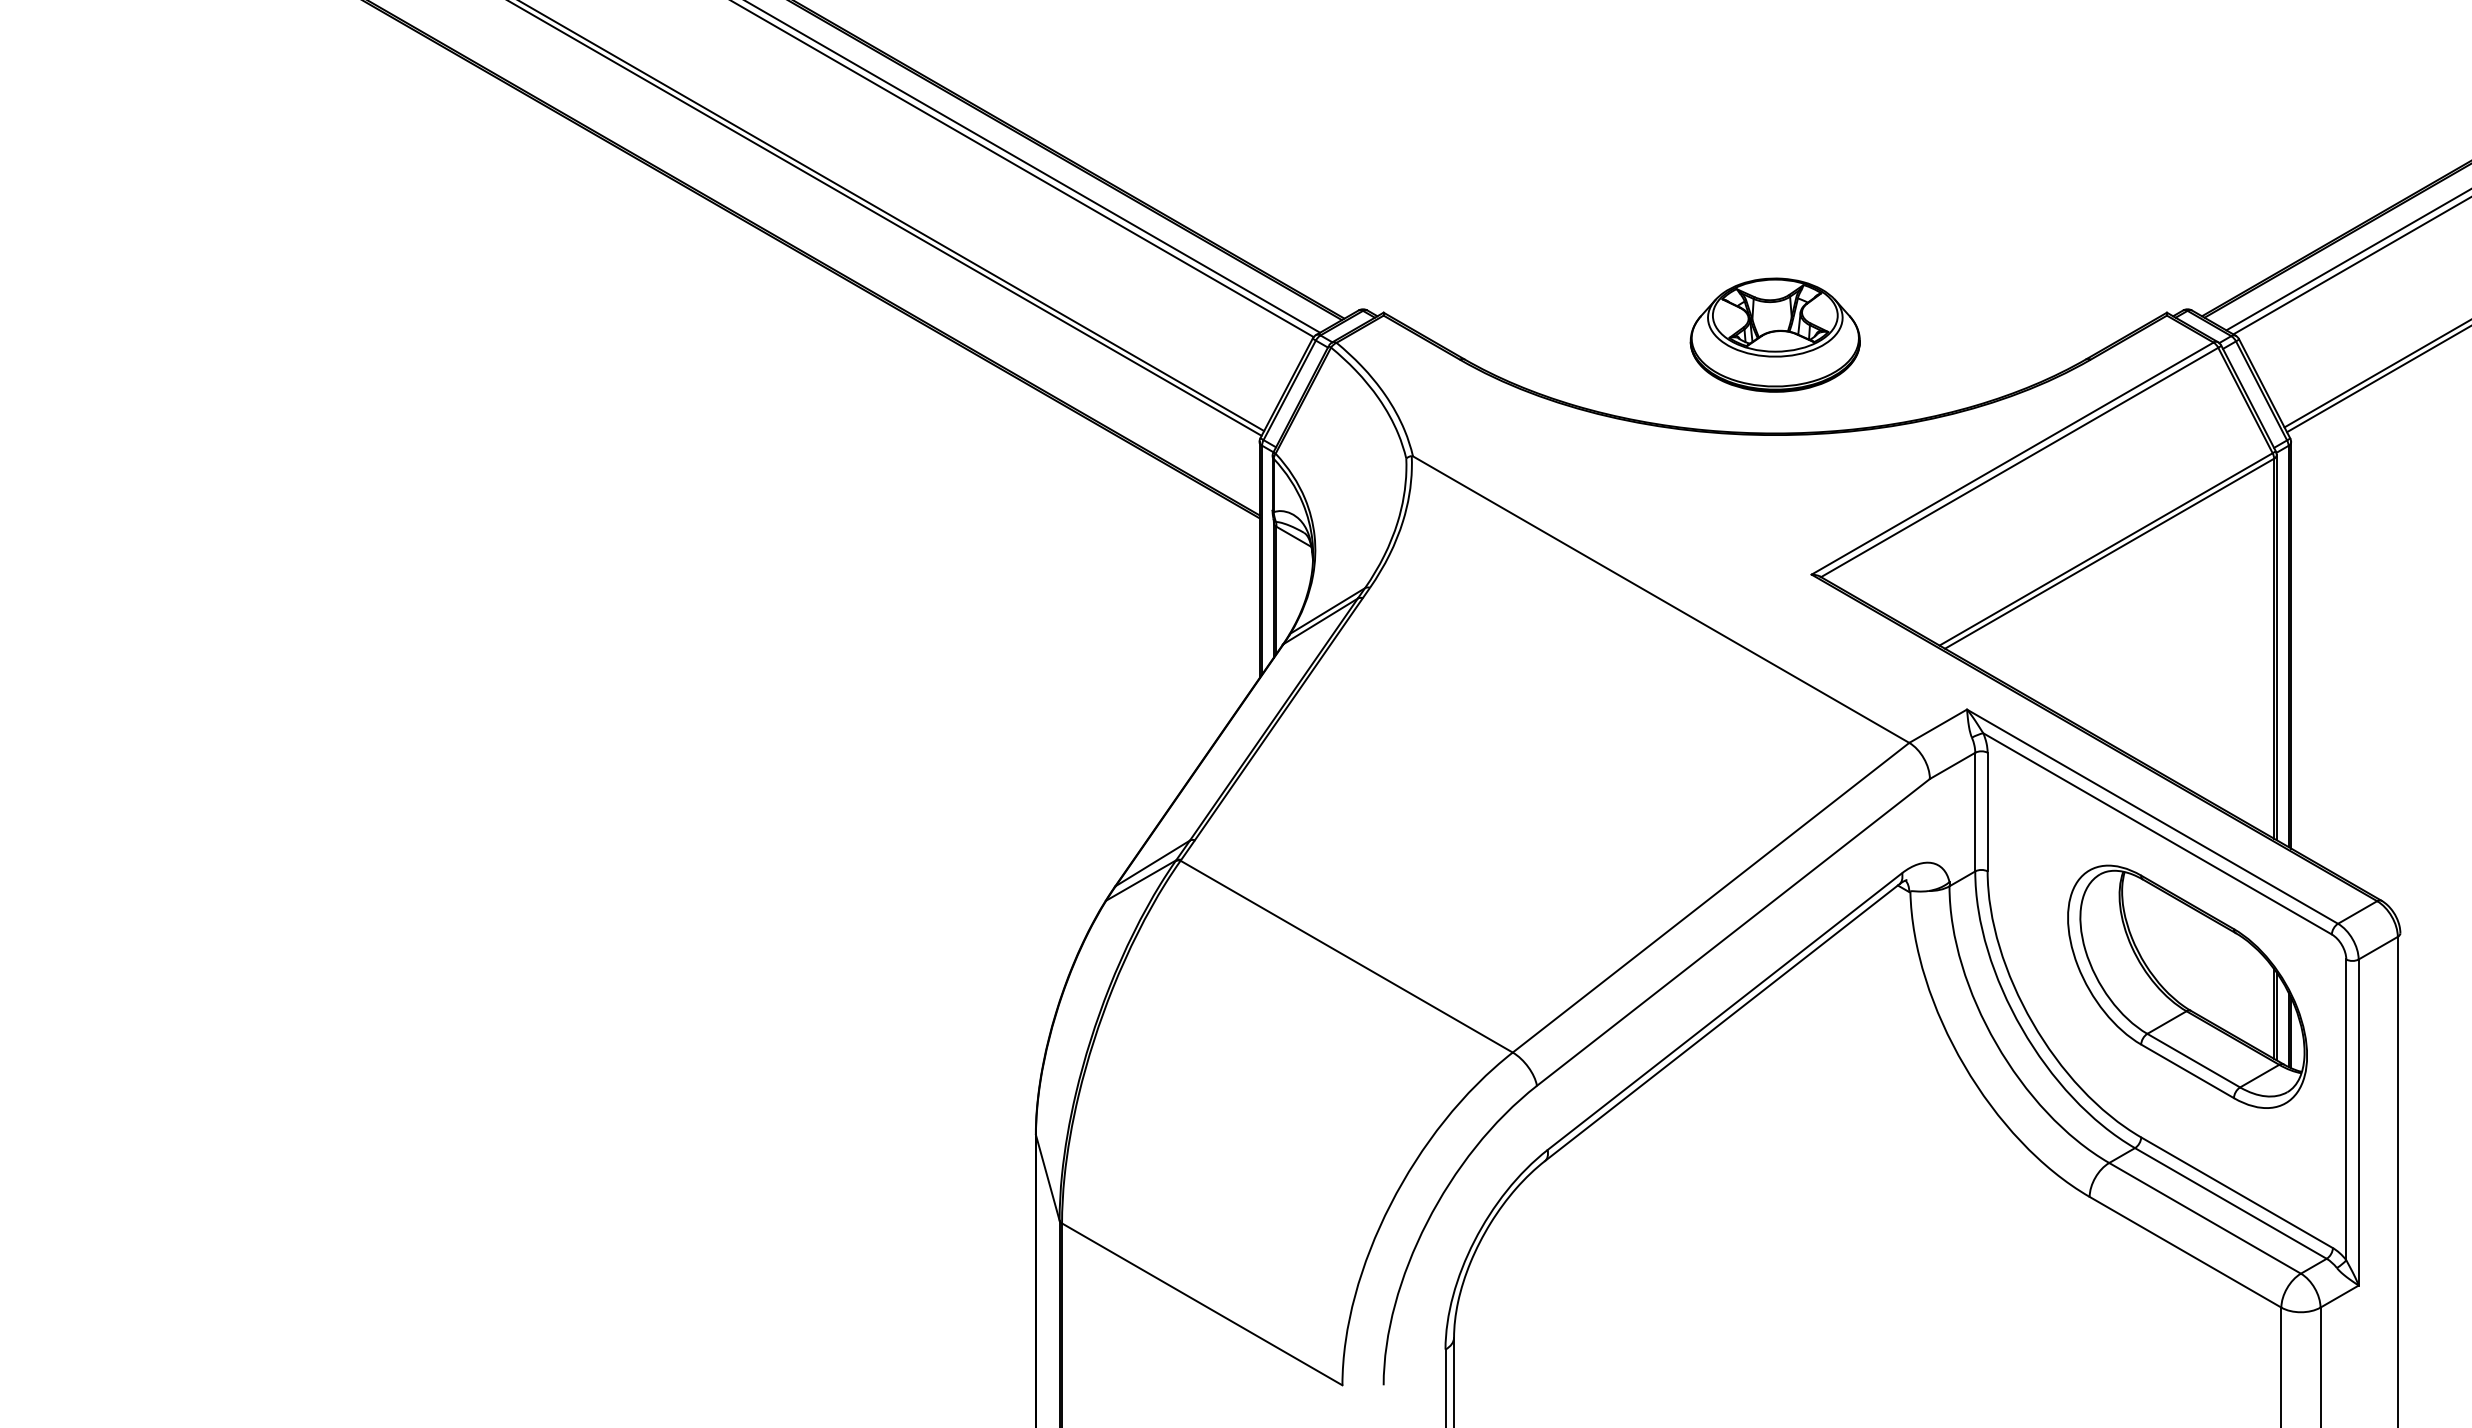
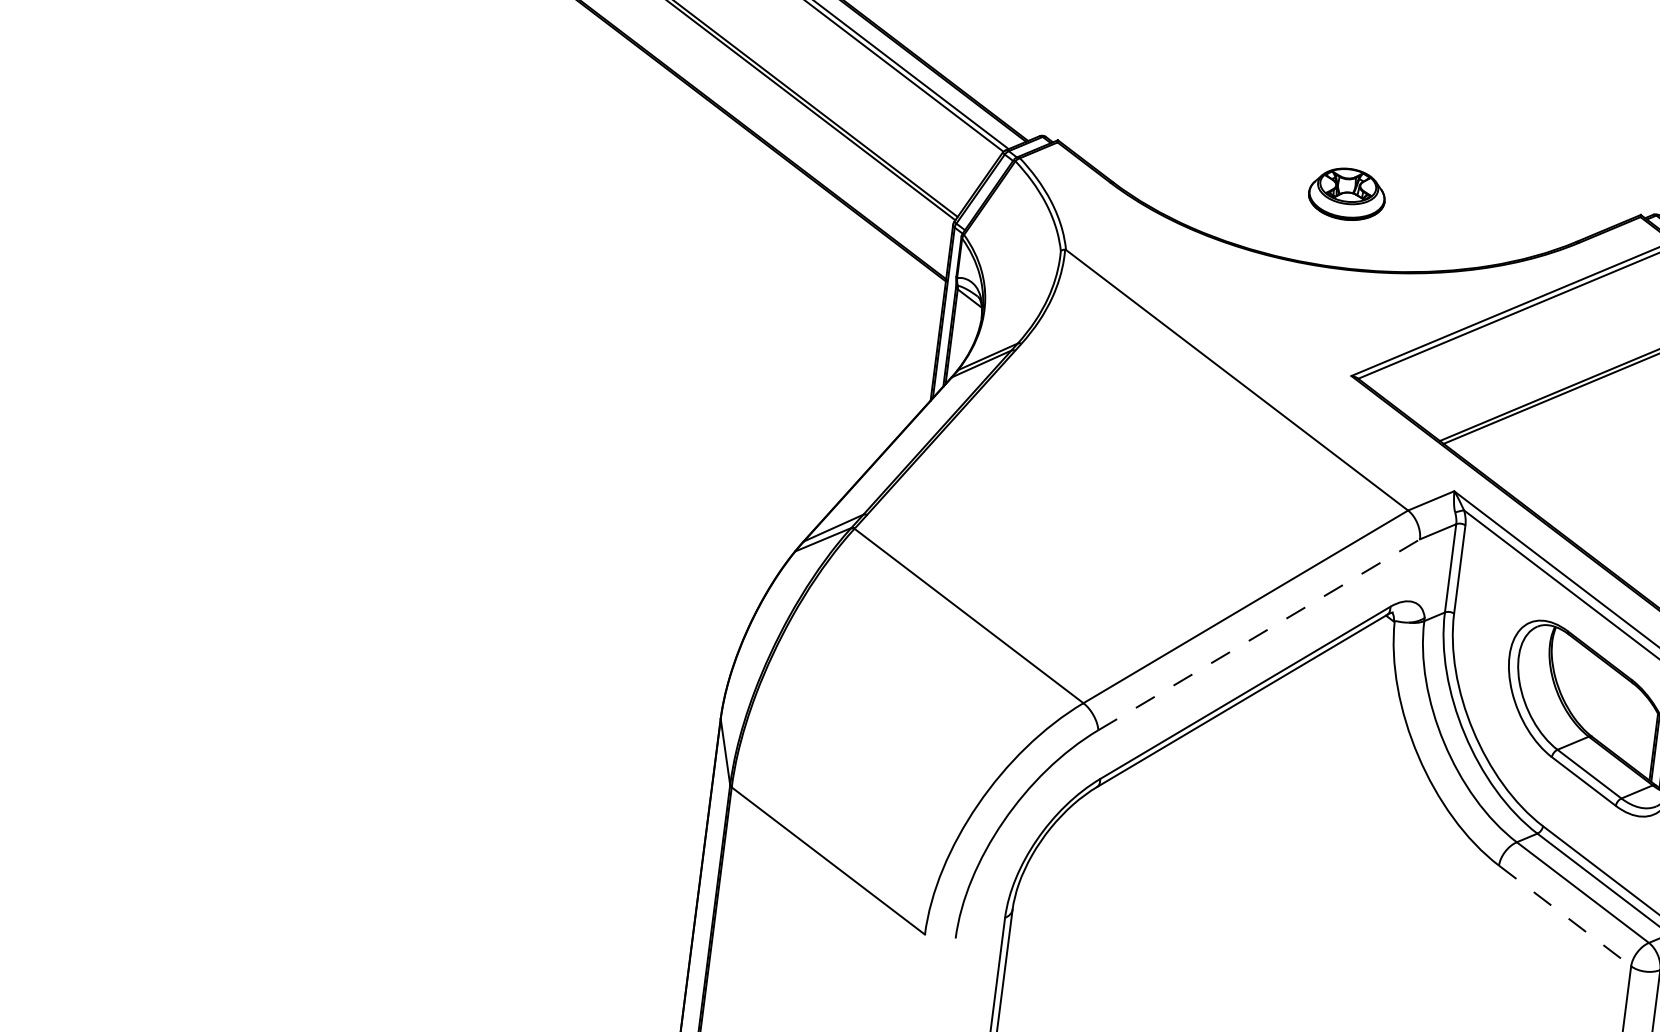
part: (1774, 334) -> (1346, 193), size x0.6
line: (1733, 932) -> (1259, 634), solid -> dashed
line: (2185, 1252) -> (1565, 916), solid -> dashed

